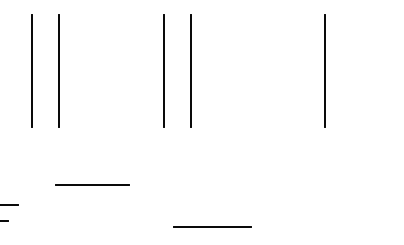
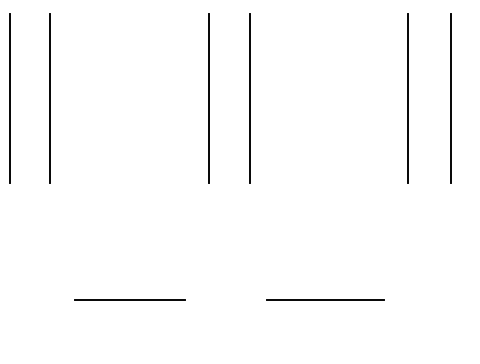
line: (296, 70) -> (409, 97), added
line: (92, 184) -> (129, 299), moved
line: (212, 226) -> (325, 299), moved

